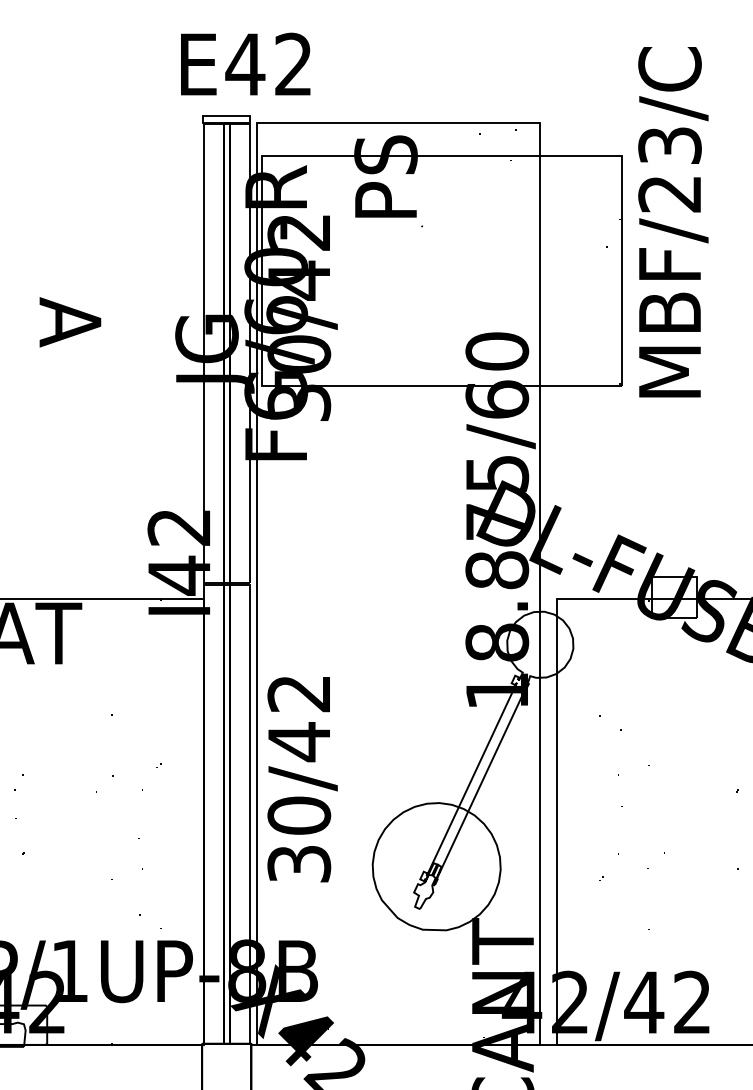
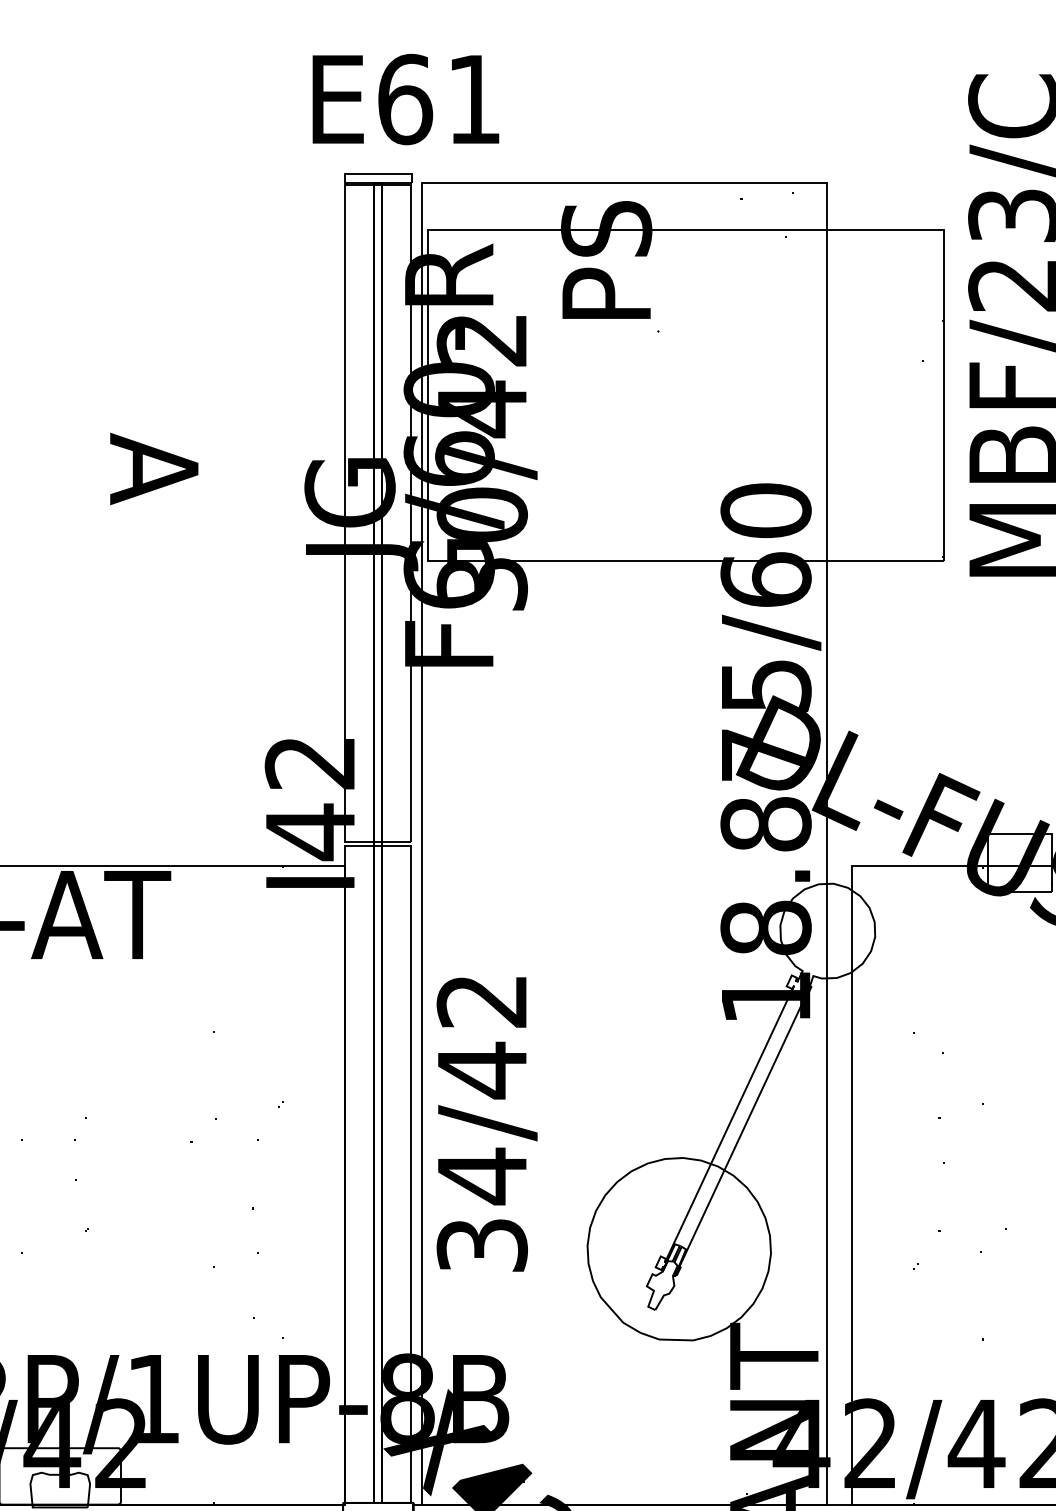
text: (267, 64) -> (436, 99), E42 -> E61
text: (299, 815) -> (482, 1175), 30/42 -> 34/42

